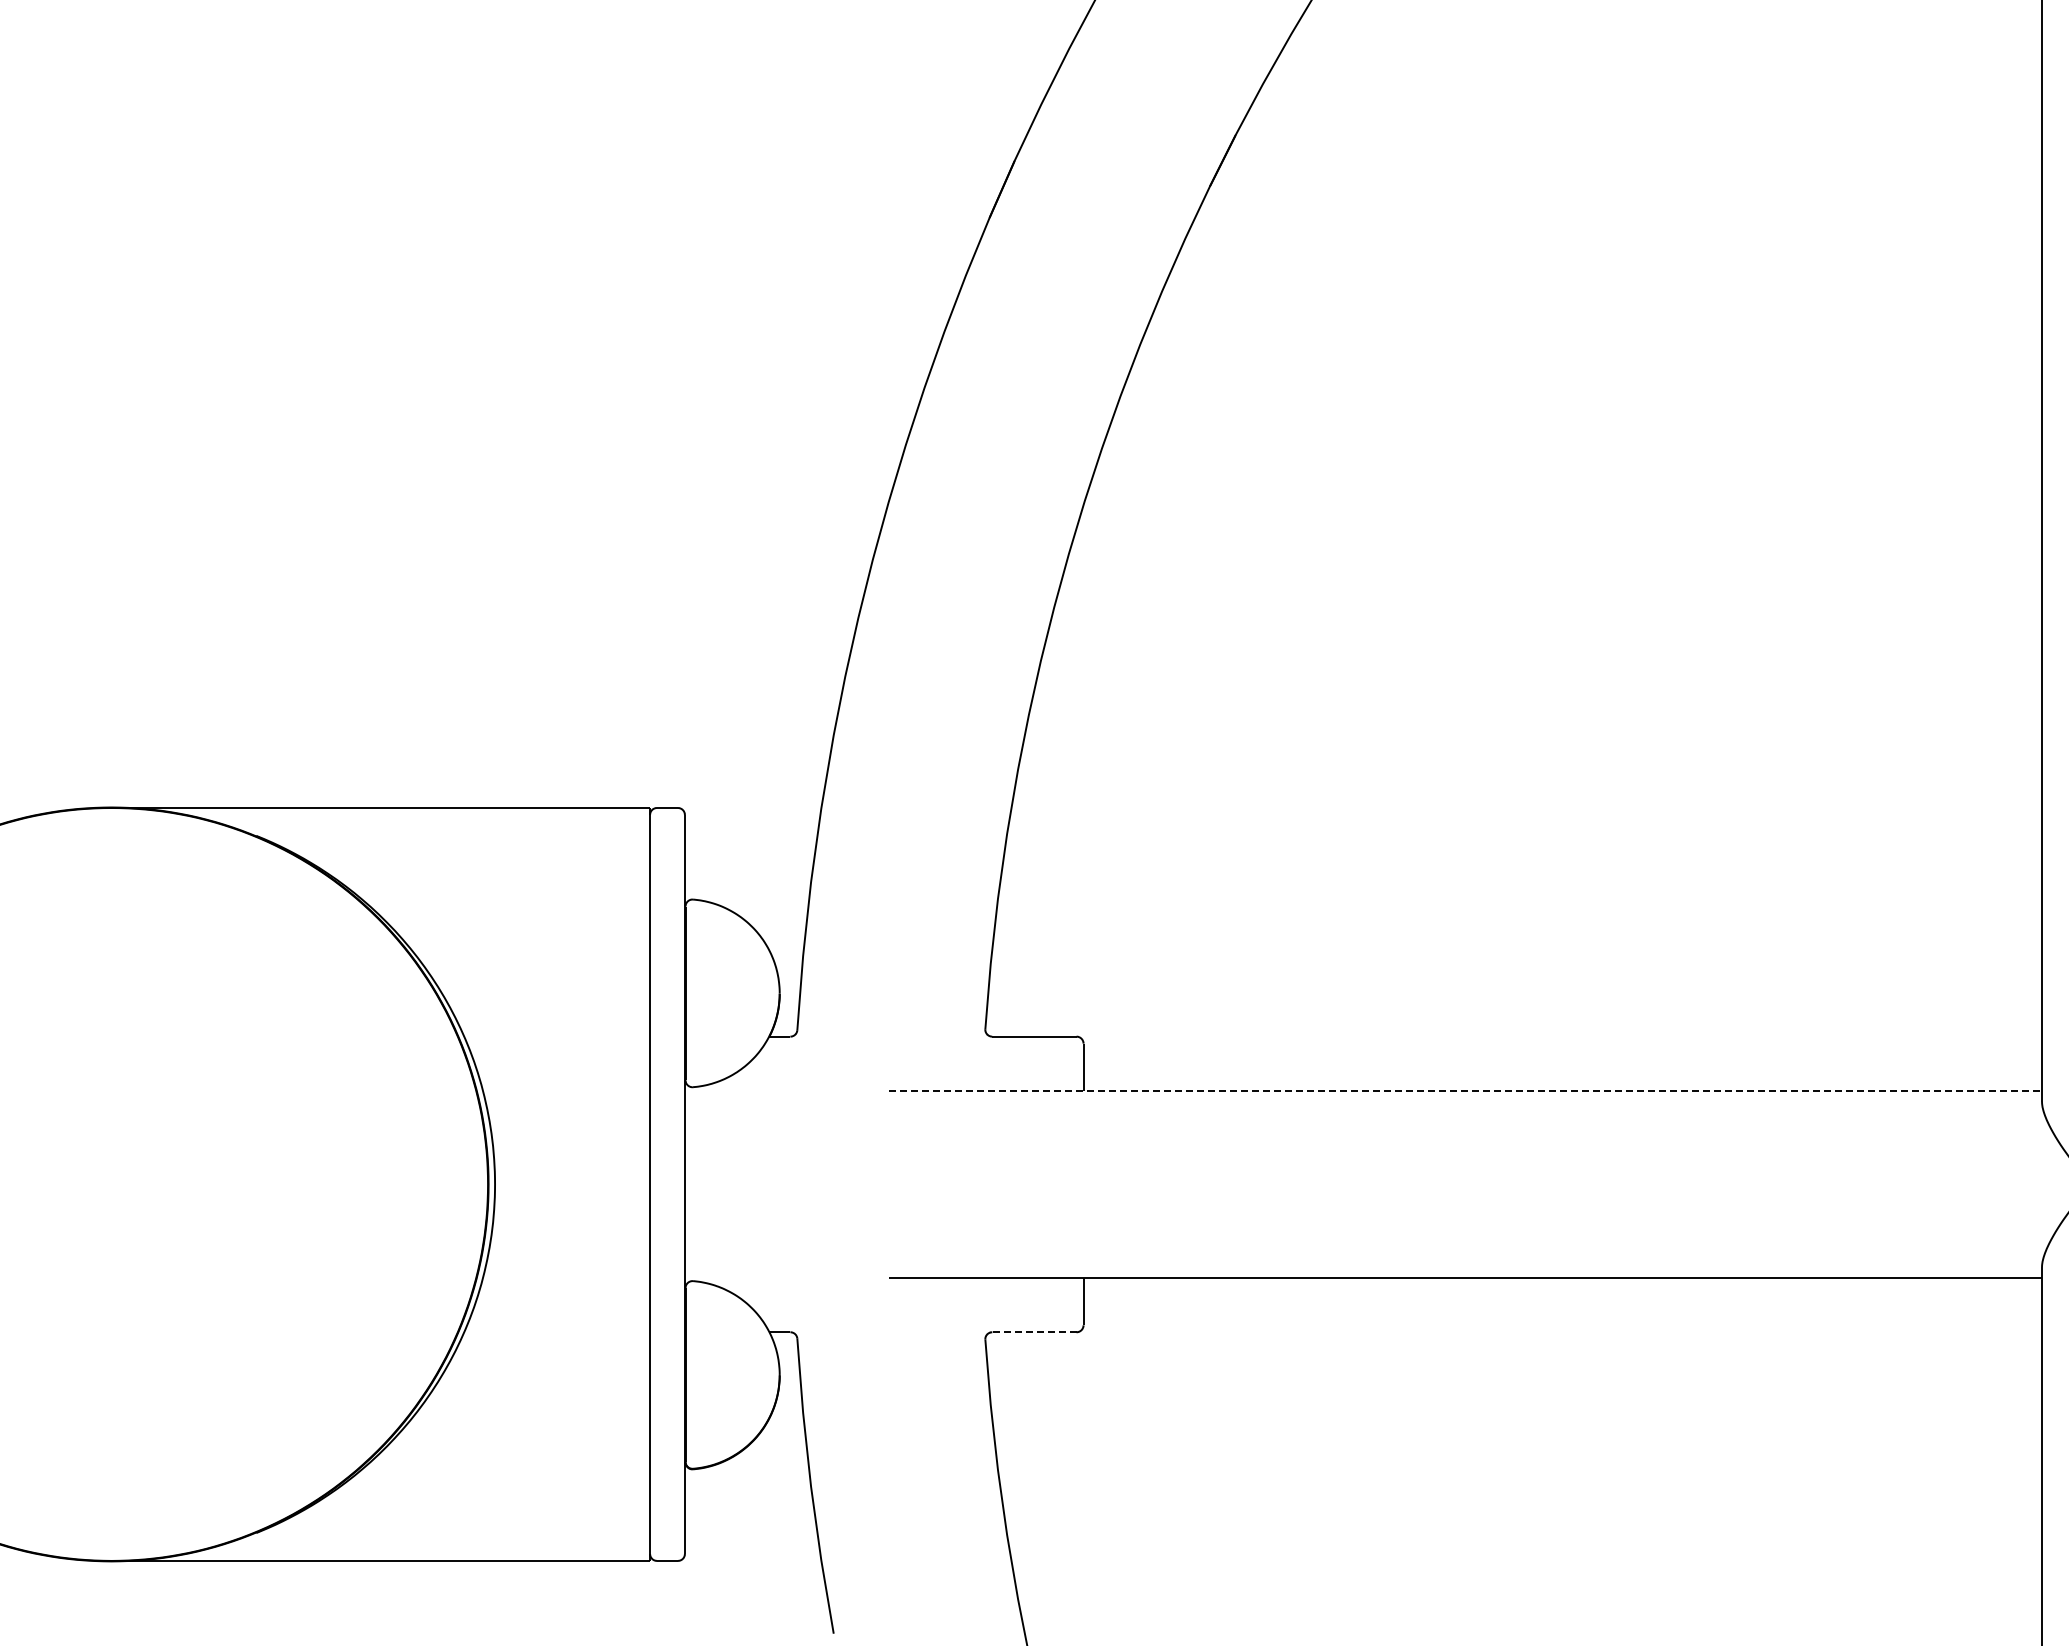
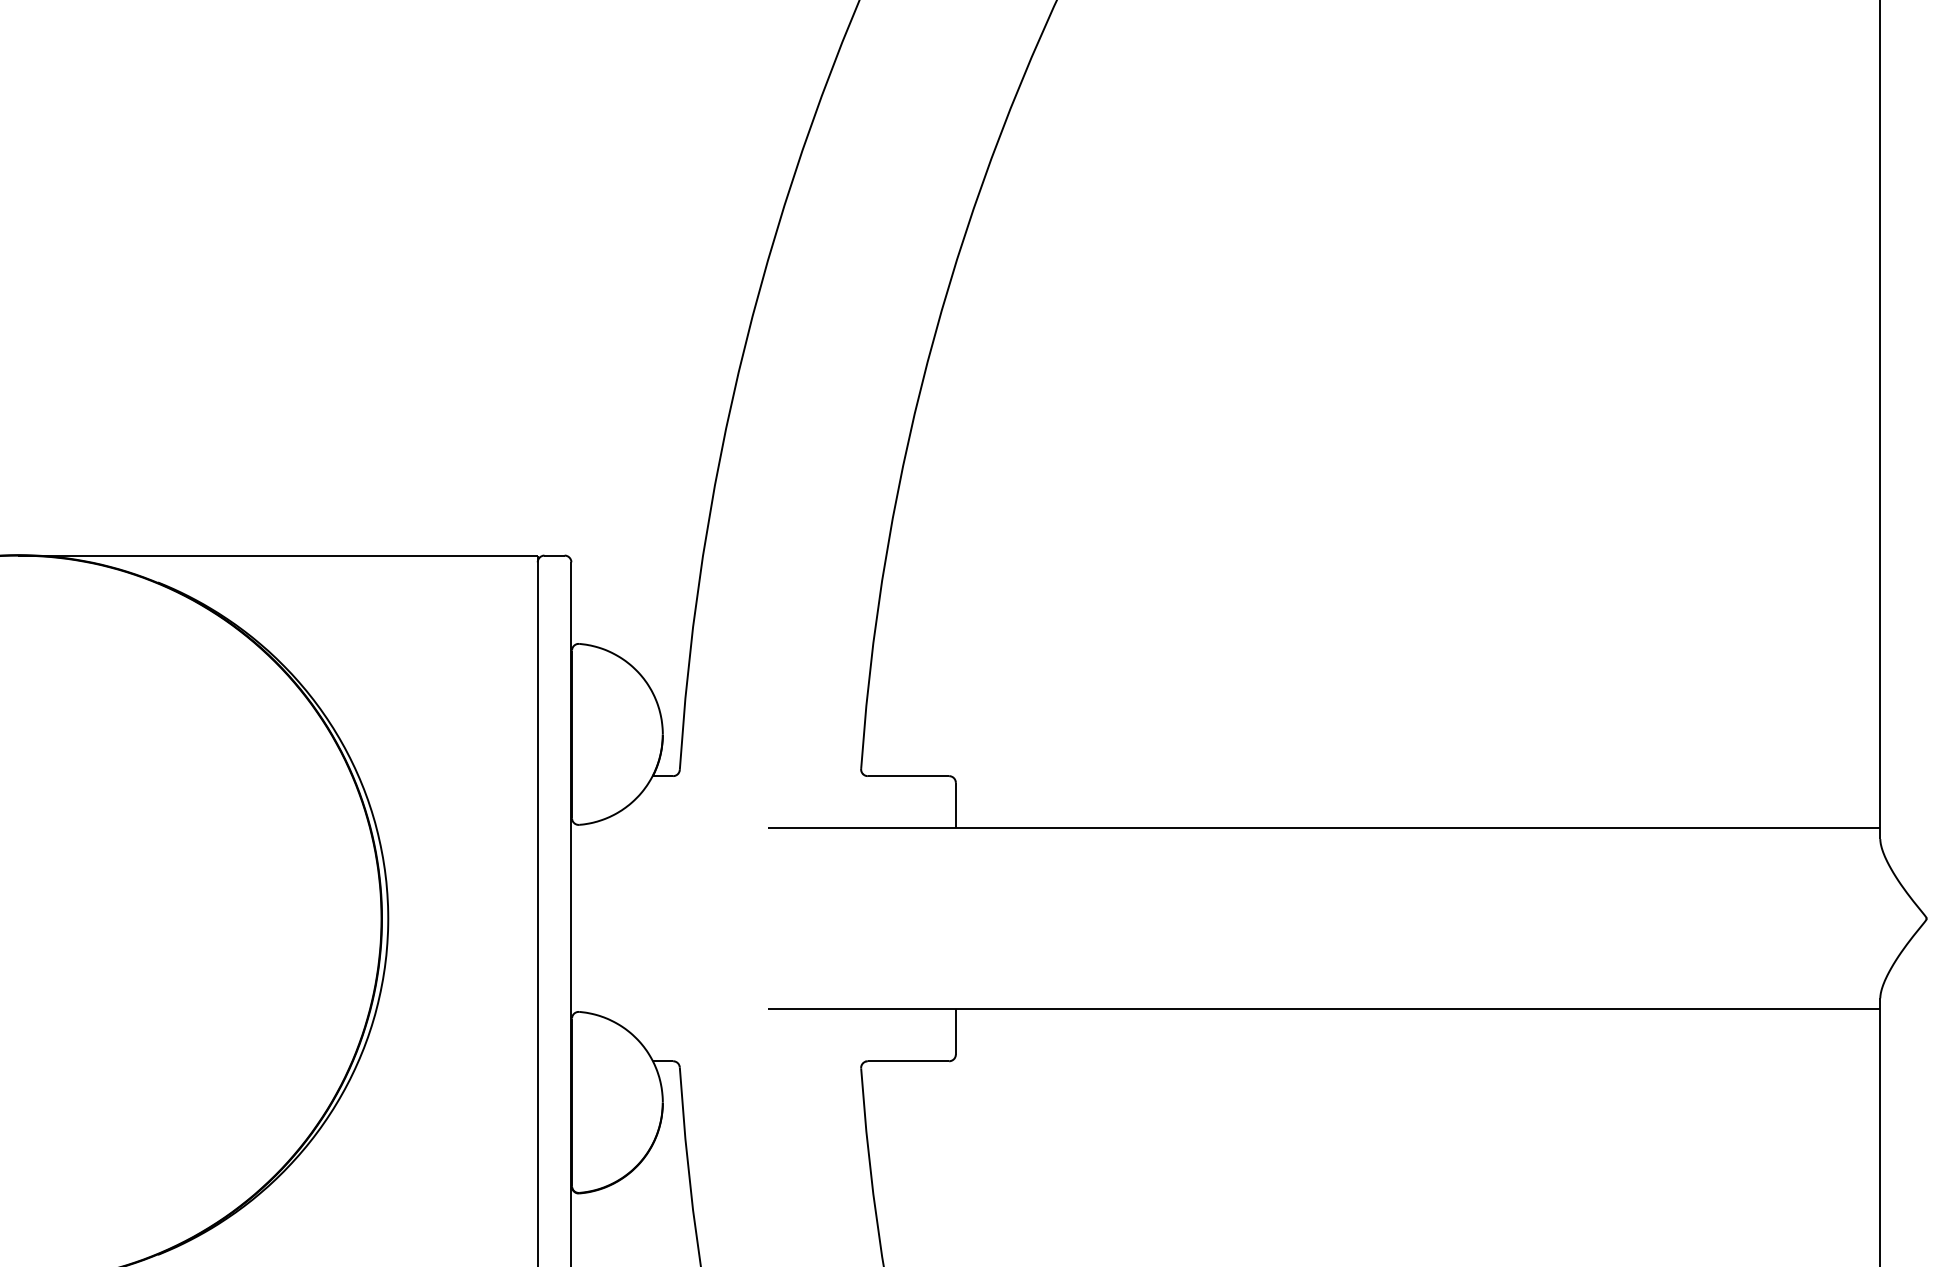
line: (1466, 1090) -> (1325, 828), dashed -> solid
line: (1033, 1332) -> (907, 1061), dashed -> solid

